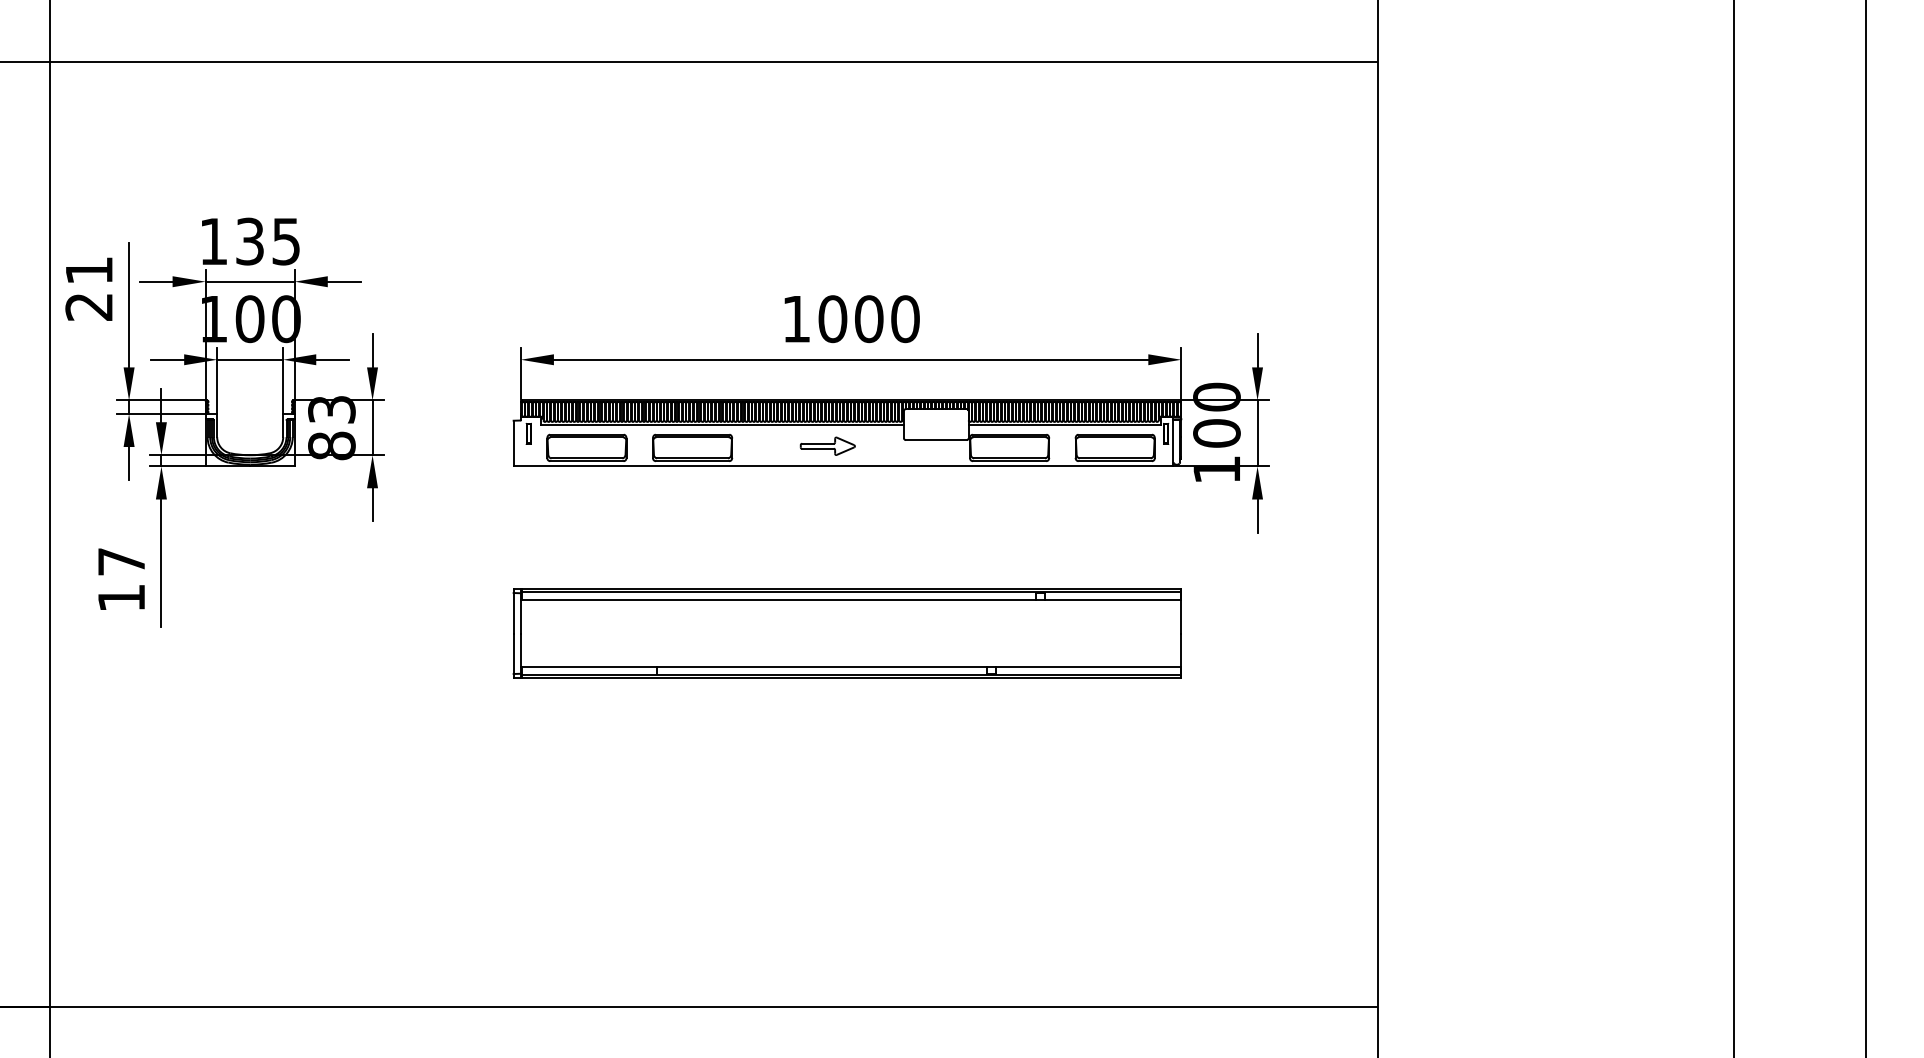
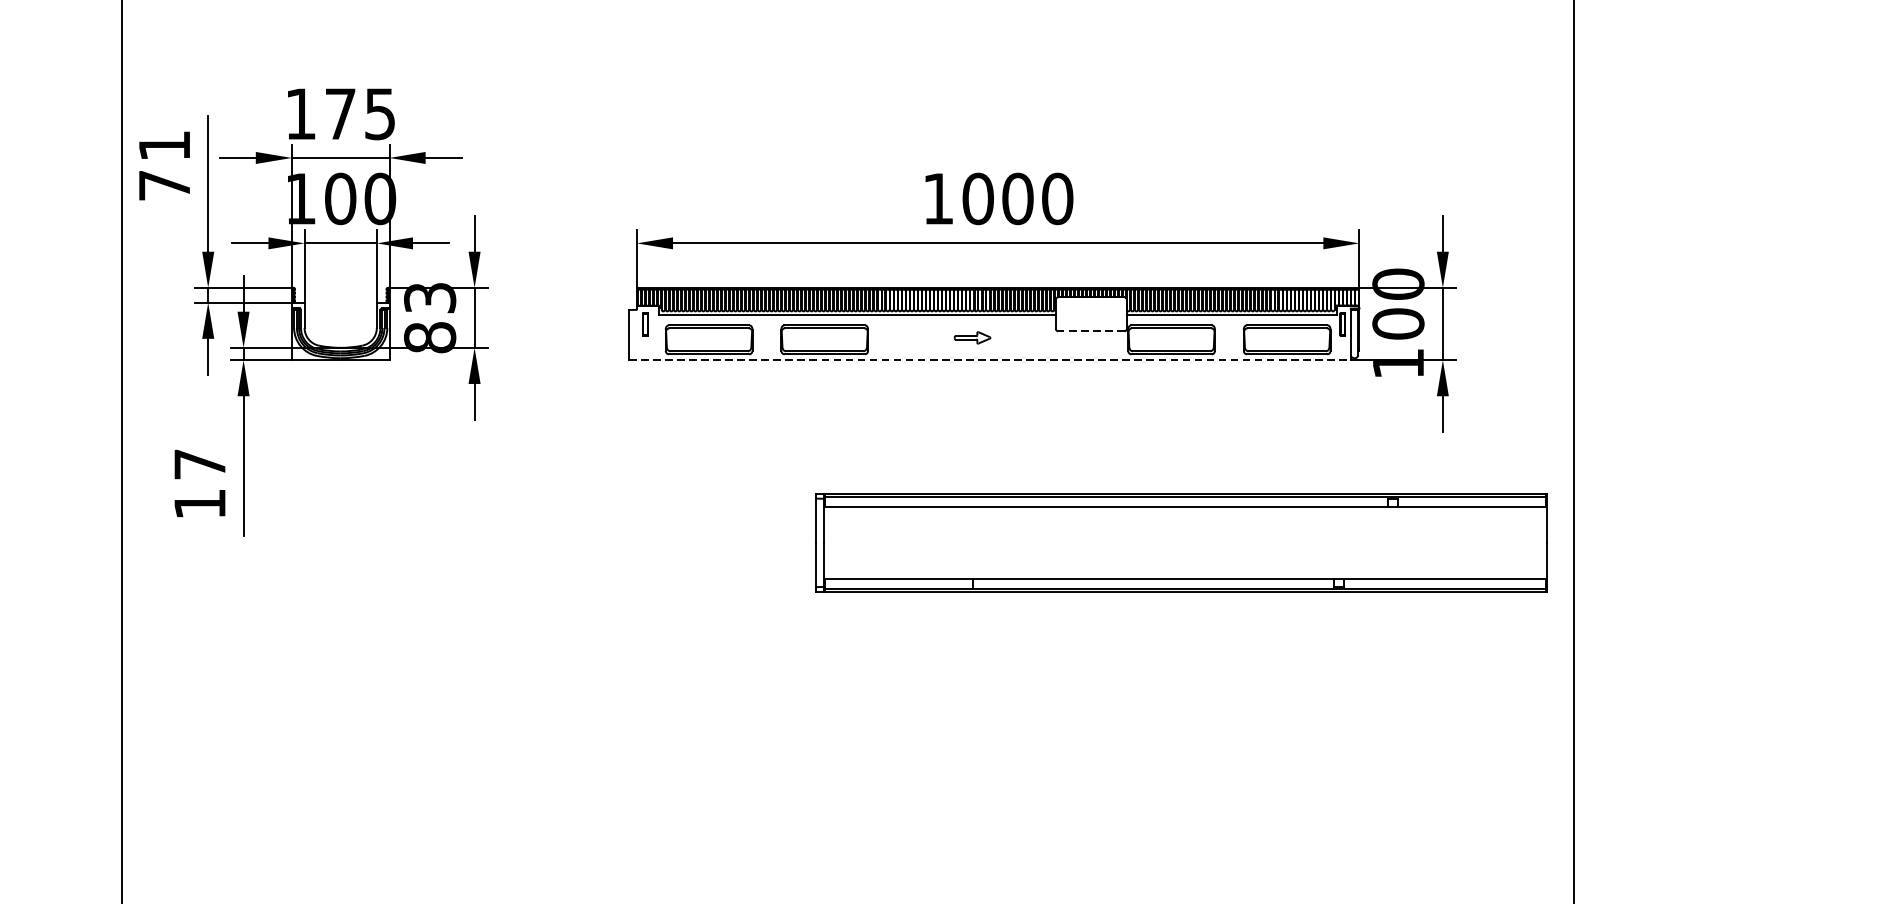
text: (249, 241) -> (339, 113), 135 -> 175
text: (88, 306) -> (163, 185), 21 -> 71
line: (935, 440) -> (1090, 331), solid -> dashed
part: (827, 445) -> (972, 337), size x0.6
line: (843, 466) -> (989, 360), solid -> dashed
part: (846, 633) -> (1180, 542), moved

